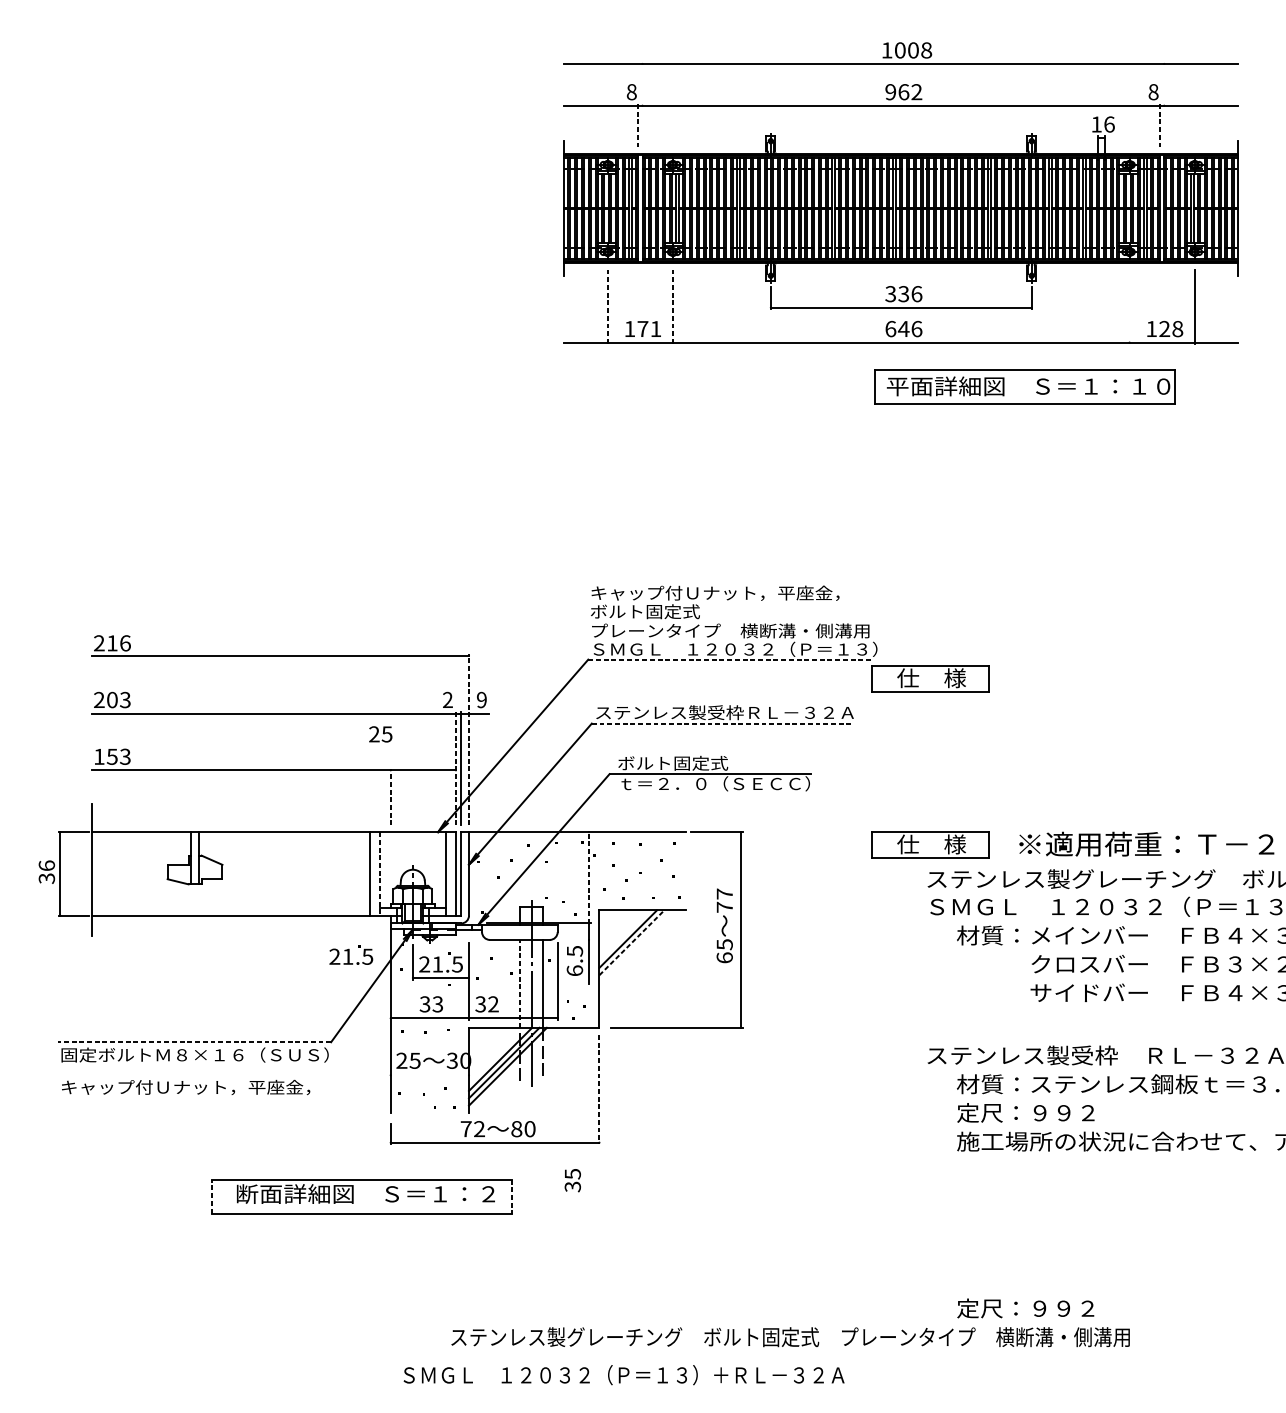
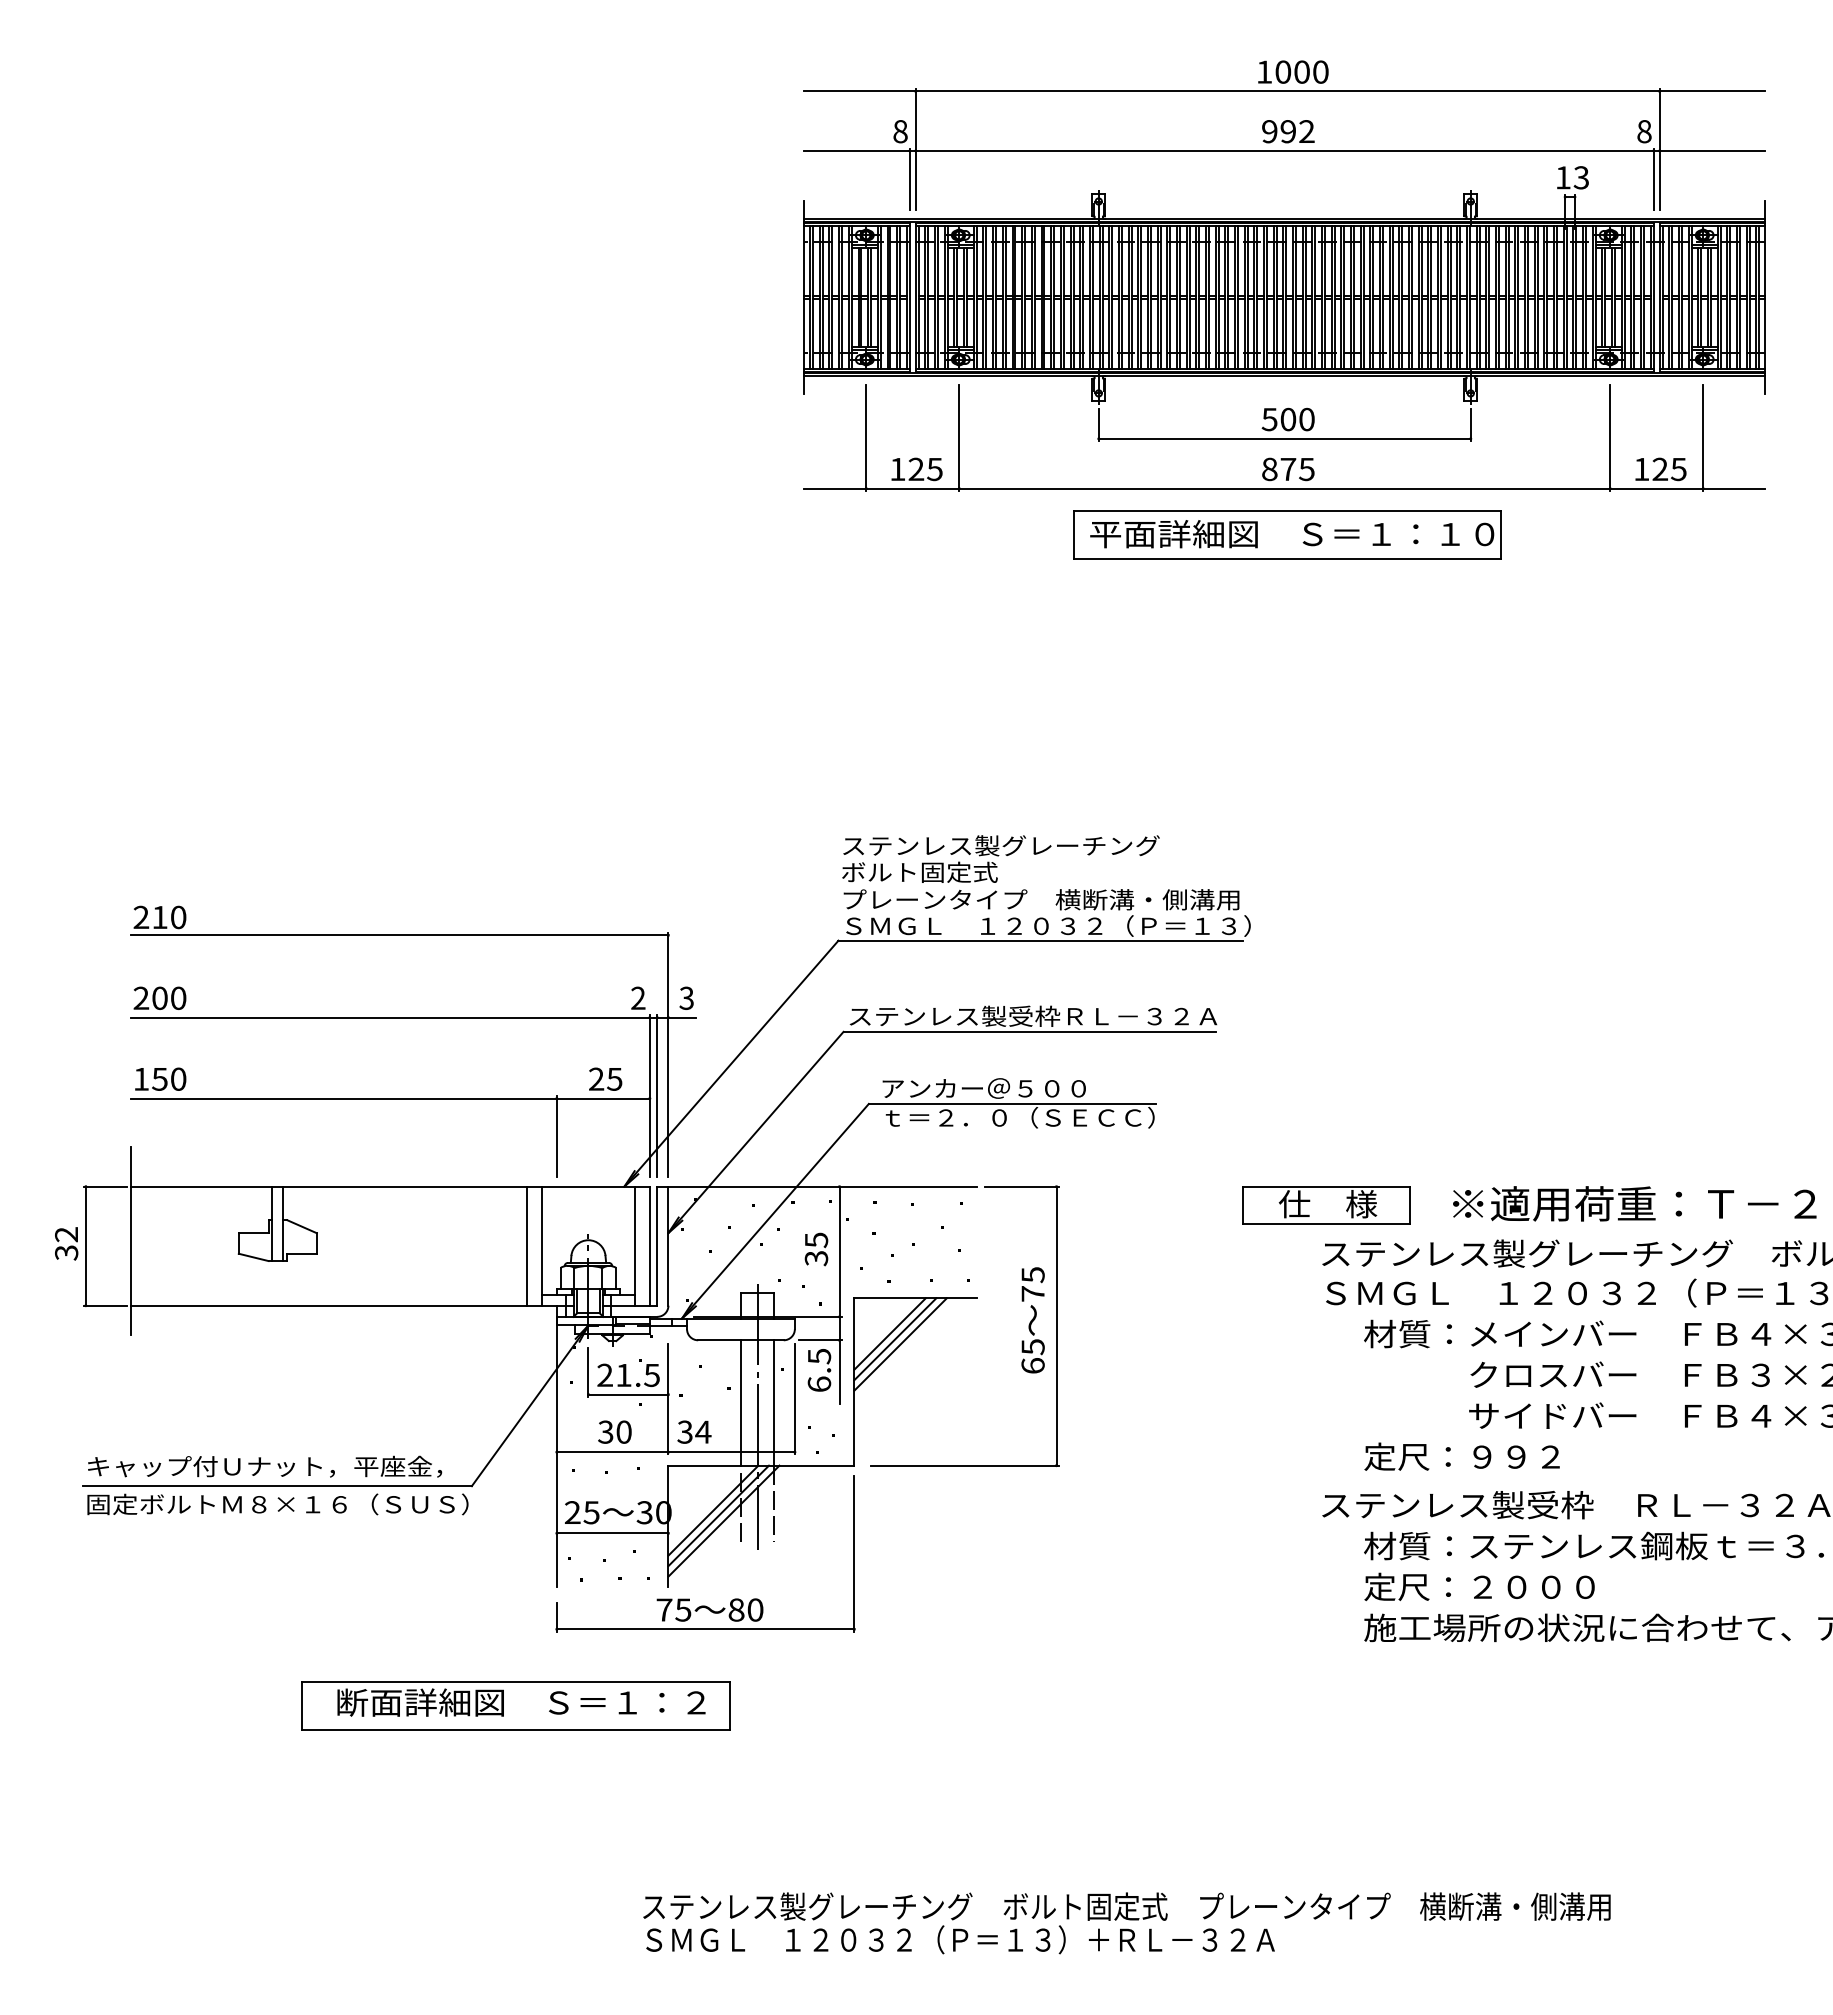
text: (926, 50) -> (1320, 72), 1008 -> 1000
text: (903, 92) -> (1288, 131), 962 -> 992
line: (642, 104) -> (915, 149), added
line: (1164, 104) -> (1659, 149), added
text: (1109, 124) -> (1581, 177), 16 -> 13
line: (638, 125) -> (909, 179), dashed -> solid
line: (1159, 125) -> (1653, 179), dashed -> solid
text: (903, 294) -> (1288, 419), 336 -> 500
line: (1129, 306) -> (1610, 437), added
line: (607, 307) -> (866, 438), dashed -> solid
line: (673, 307) -> (959, 438), dashed -> solid
text: (1177, 328) -> (1678, 468), 128 -> 125
text: (649, 329) -> (925, 469), 171 -> 125
text: (903, 329) -> (1288, 469), 646 -> 875
part: (1025, 386) -> (1287, 534), moved
text: (715, 592) -> (1019, 845), キャップ付Ｕナット，平座金， -> ステンレス製グレーチング
text: (125, 643) -> (178, 917), 216 -> 210
line: (730, 659) -> (1041, 940), dashed -> solid
part: (930, 679) -> (1326, 968), removed
text: (125, 699) -> (178, 997), 203 -> 200
text: (481, 700) -> (686, 998), 9 -> 3
line: (722, 723) -> (1030, 1031), dashed -> solid
text: (380, 733) -> (605, 1078), moved
line: (469, 740) -> (668, 1055), dashed -> solid
text: (125, 756) -> (178, 1078), 153 -> 150
text: (689, 763) -> (983, 1088), ボルト固定式 -> アンカー＠５００
line: (455, 768) -> (649, 1096), dashed -> solid
line: (390, 796) -> (556, 1136), dashed -> solid
text: (46, 865) -> (66, 1234), 36 -> 32
line: (379, 874) -> (541, 1246), dashed -> solid
line: (588, 877) -> (839, 1251), dashed -> solid
text: (724, 894) -> (1032, 1275), 77 -> 75
line: (624, 935) -> (889, 1333), added
line: (574, 940) -> (819, 1340), added
line: (632, 942) -> (901, 1344), dashed -> solid
part: (351, 954) -> (500, 1361), removed
line: (519, 983) -> (740, 1402), dashed -> solid
text: (437, 1003) -> (623, 1431), 33 -> 30
text: (493, 1003) -> (703, 1431), 32 -> 34
line: (194, 1042) -> (276, 1486), dashed -> solid
line: (429, 1075) -> (612, 1533), added
text: (186, 1087) -> (265, 1466), moved
line: (599, 1089) -> (854, 1553), dashed -> solid
text: (1075, 1113) -> (1533, 1587), 定尺：９９２ -> 定尺：２０００
text: (479, 1128) -> (683, 1609), 72 -> 75
text: (572, 1180) -> (816, 1249), moved
line: (212, 1196) -> (302, 1705), dashed -> solid
line: (512, 1196) -> (730, 1706), dashed -> solid
text: (1025, 1308) -> (1461, 1456), moved
text: (624, 1374) -> (960, 1939), moved

